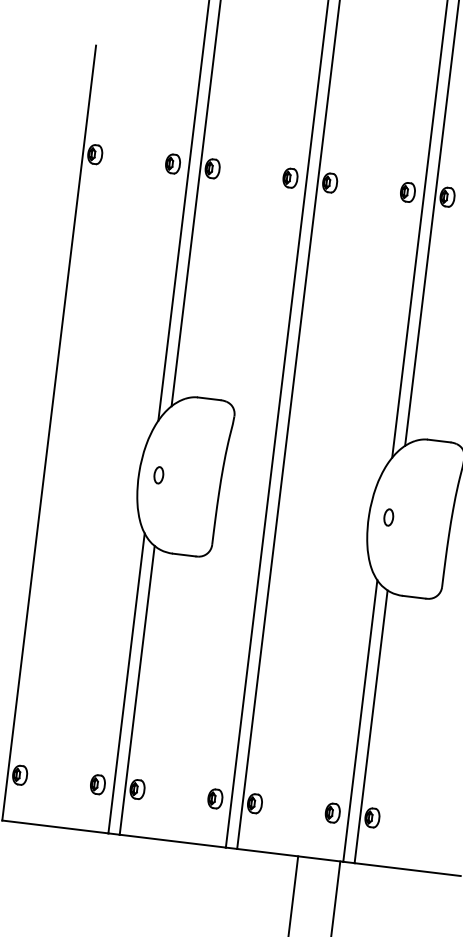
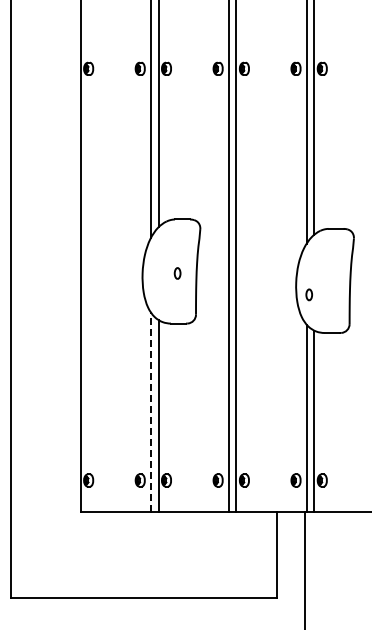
part: (158, 475) -> (177, 273), moved
part: (387, 516) -> (308, 294), moved
line: (125, 682) -> (150, 411), solid -> dashed

